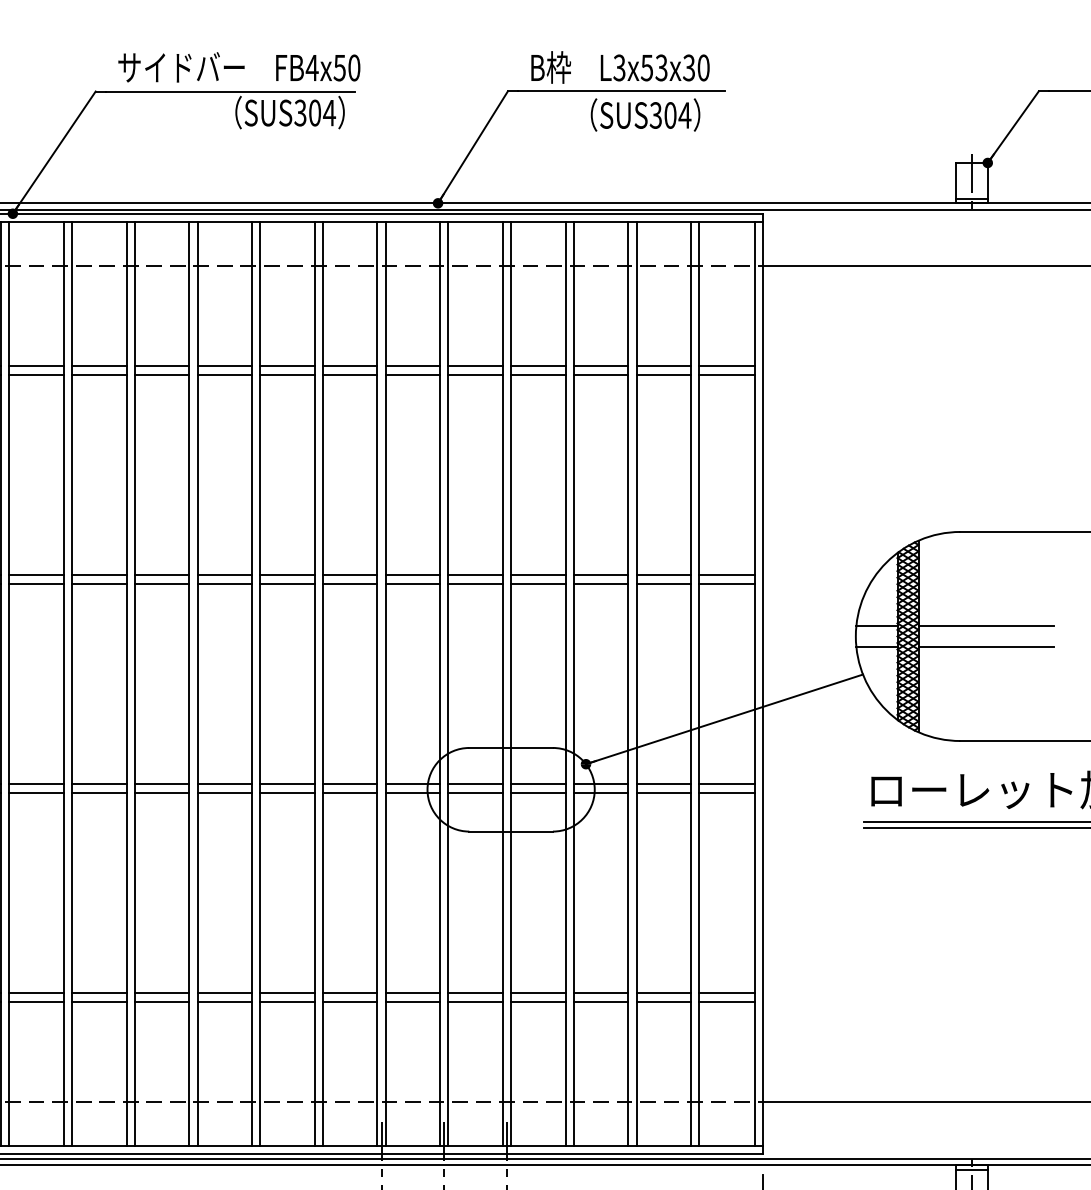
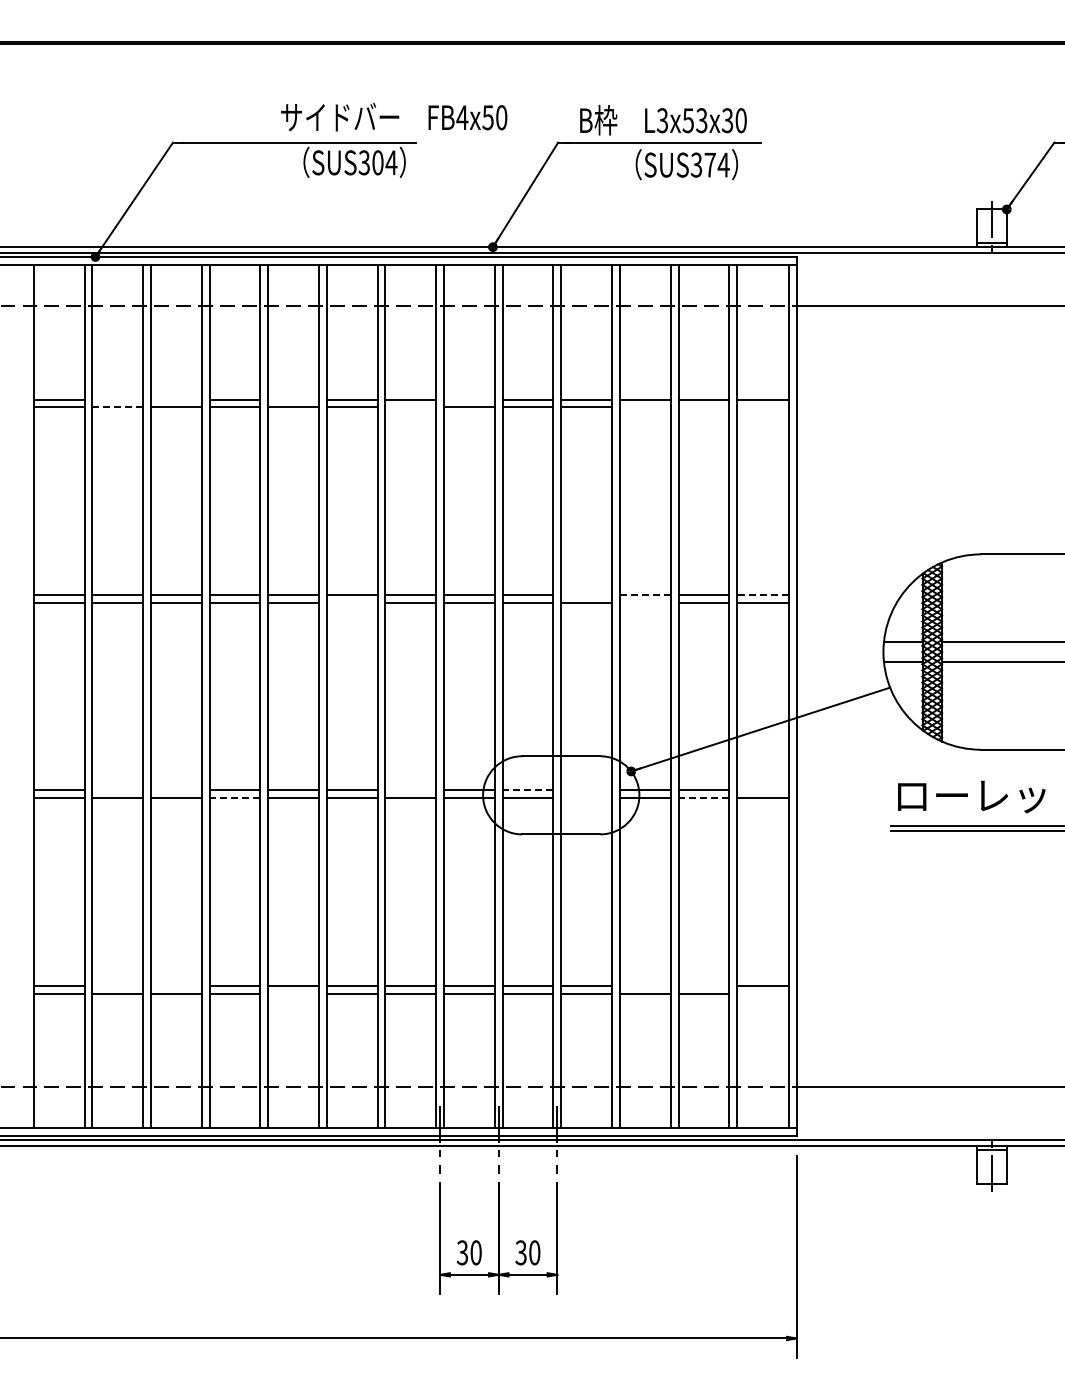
text: (239, 67) -> (394, 117), moved
text: (669, 114) -> (709, 164), SUS304 -> SUS374
line: (36, 366) -> (117, 399), removed
line: (98, 366) -> (175, 399), removed
line: (224, 366) -> (293, 399), removed
line: (412, 366) -> (469, 399), removed
line: (36, 374) -> (117, 407), solid -> dashed
line: (349, 374) -> (410, 407), removed
line: (600, 374) -> (644, 407), removed
line: (663, 374) -> (703, 407), removed
line: (726, 374) -> (762, 407), removed
line: (538, 574) -> (586, 594), removed
line: (600, 574) -> (644, 594), solid -> dashed
line: (727, 574) -> (763, 594), solid -> dashed
line: (286, 583) -> (351, 602), removed
line: (600, 583) -> (644, 602), removed
line: (36, 784) -> (117, 790), removed
line: (98, 784) -> (175, 790), removed
line: (349, 784) -> (410, 790), removed
line: (475, 784) -> (527, 790), solid -> dashed
line: (538, 784) -> (586, 790), removed
line: (726, 784) -> (762, 790), removed
line: (161, 793) -> (234, 798), solid -> dashed
line: (538, 793) -> (586, 798), removed
line: (663, 793) -> (703, 798), solid -> dashed
line: (36, 993) -> (117, 985), removed
line: (98, 993) -> (175, 985), removed
line: (600, 993) -> (644, 985), removed
line: (663, 993) -> (703, 985), removed
line: (224, 1001) -> (293, 993), removed
line: (726, 1001) -> (762, 993), removed

